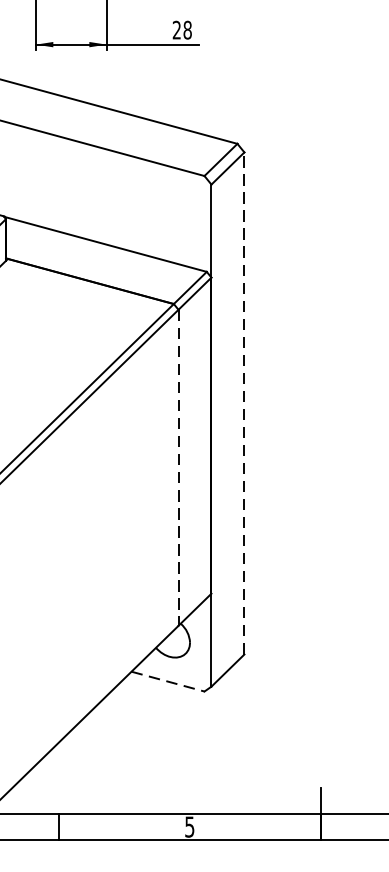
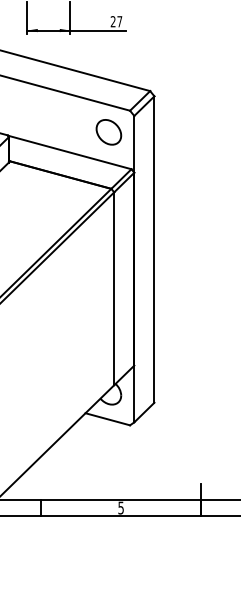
text: (187, 29) -> (119, 21), 28 -> 27
part: (169, 211) -> (108, 132), added
line: (244, 403) -> (154, 249), dashed -> solid
line: (178, 468) -> (114, 289), dashed -> solid
line: (169, 681) -> (108, 419), dashed -> solid

